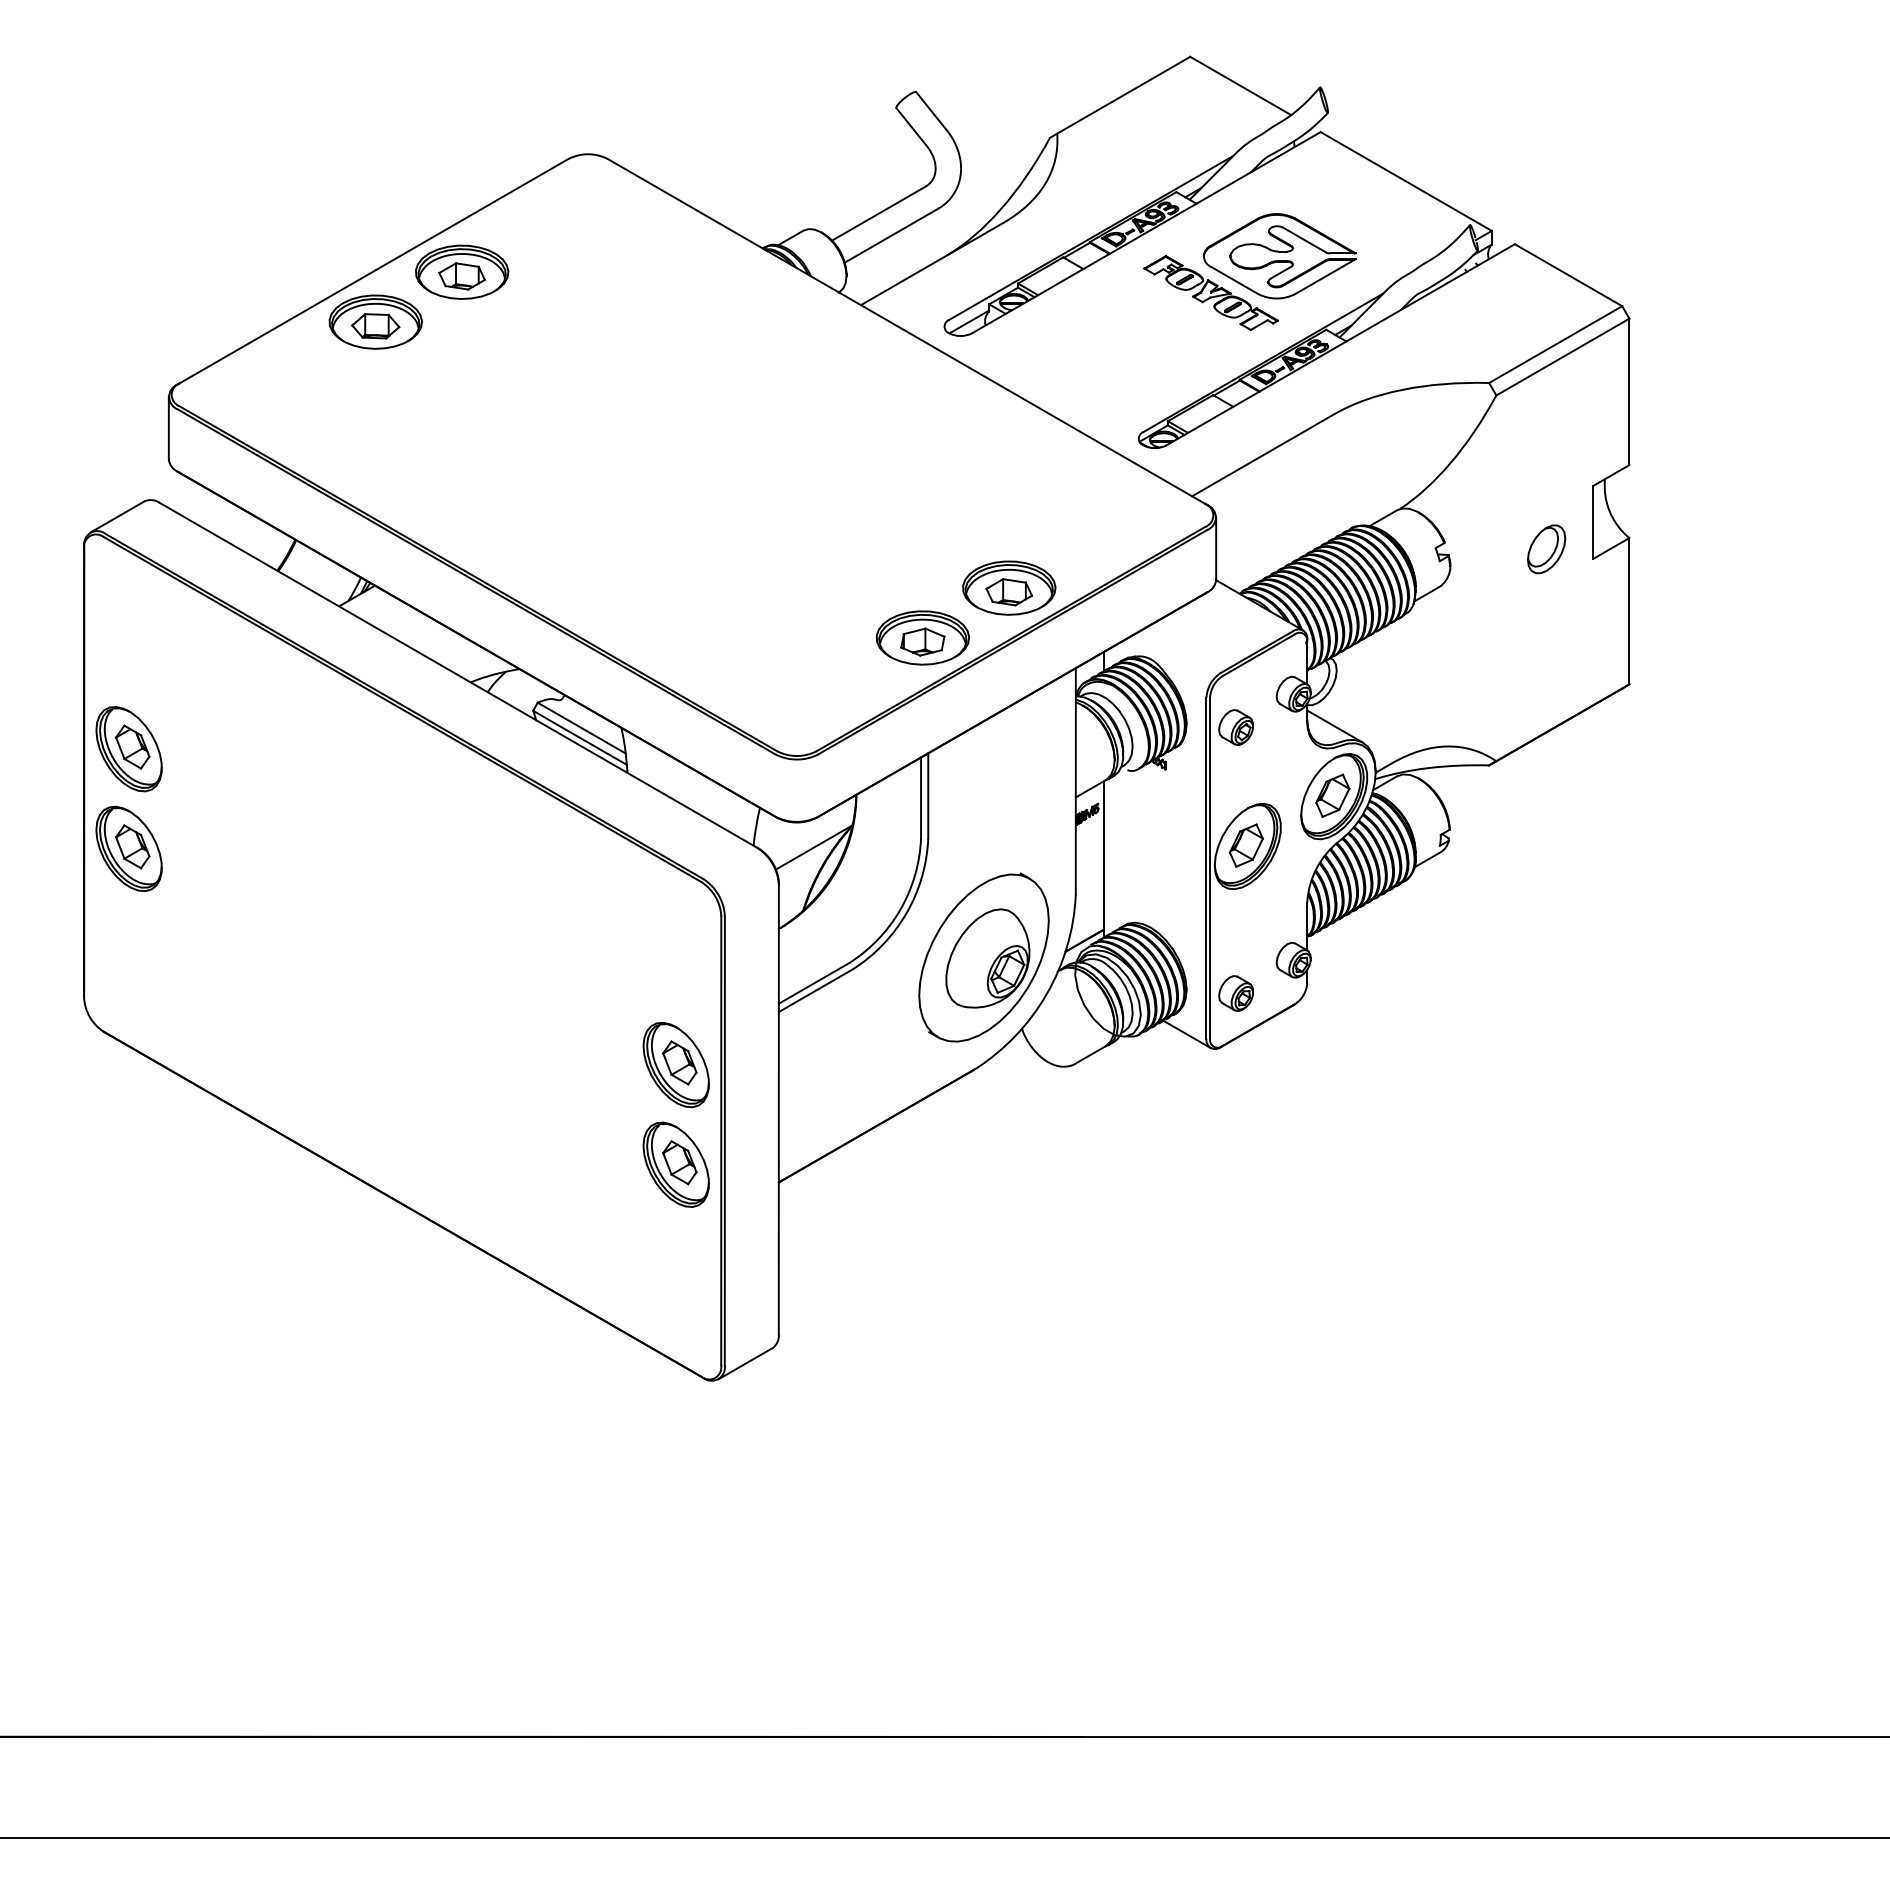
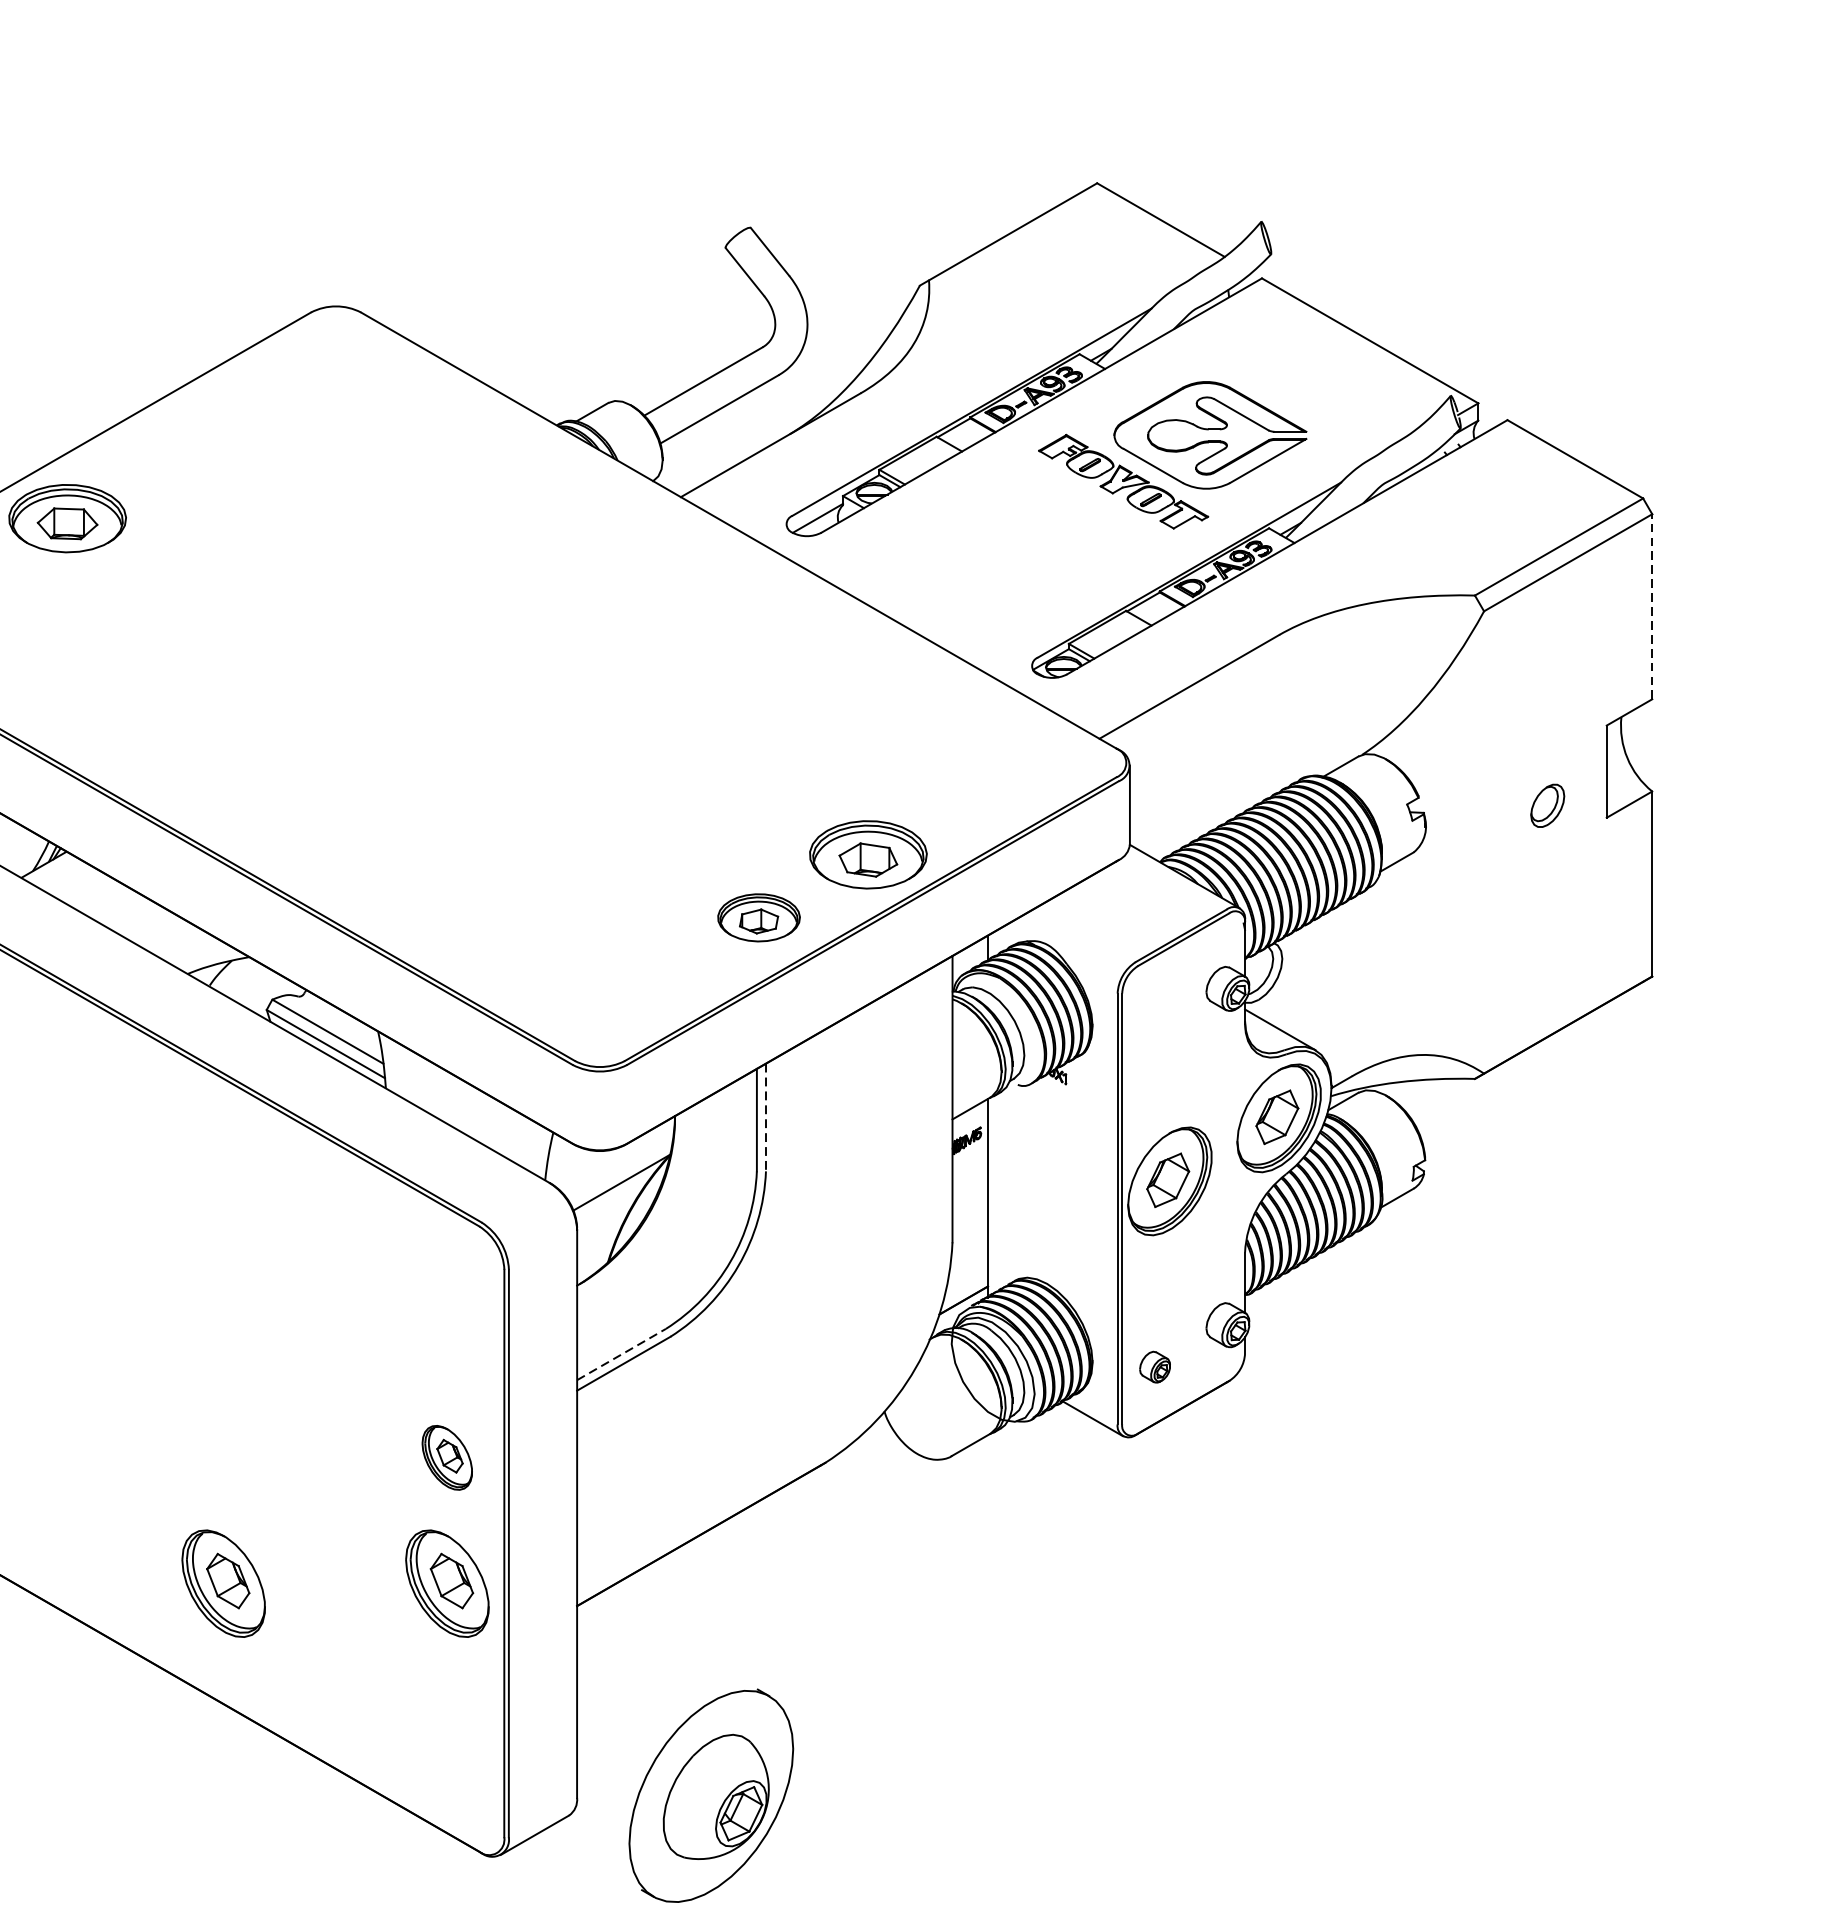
part: (462, 271) -> (177, 454), removed
line: (1629, 391) -> (1652, 606), solid -> dashed
part: (1546, 549) -> (1547, 806), size x0.7
part: (922, 637) -> (758, 917), size x0.7
part: (1235, 727) -> (1154, 1030), removed
line: (928, 795) -> (766, 1116), solid -> dashed
part: (983, 957) -> (710, 1795), moved
line: (813, 983) -> (620, 1354), solid -> dashed
part: (1235, 993) -> (1154, 1367), size x0.7
part: (675, 1065) -> (446, 1458), size x0.6
part: (498, 1164) -> (222, 1583), added

